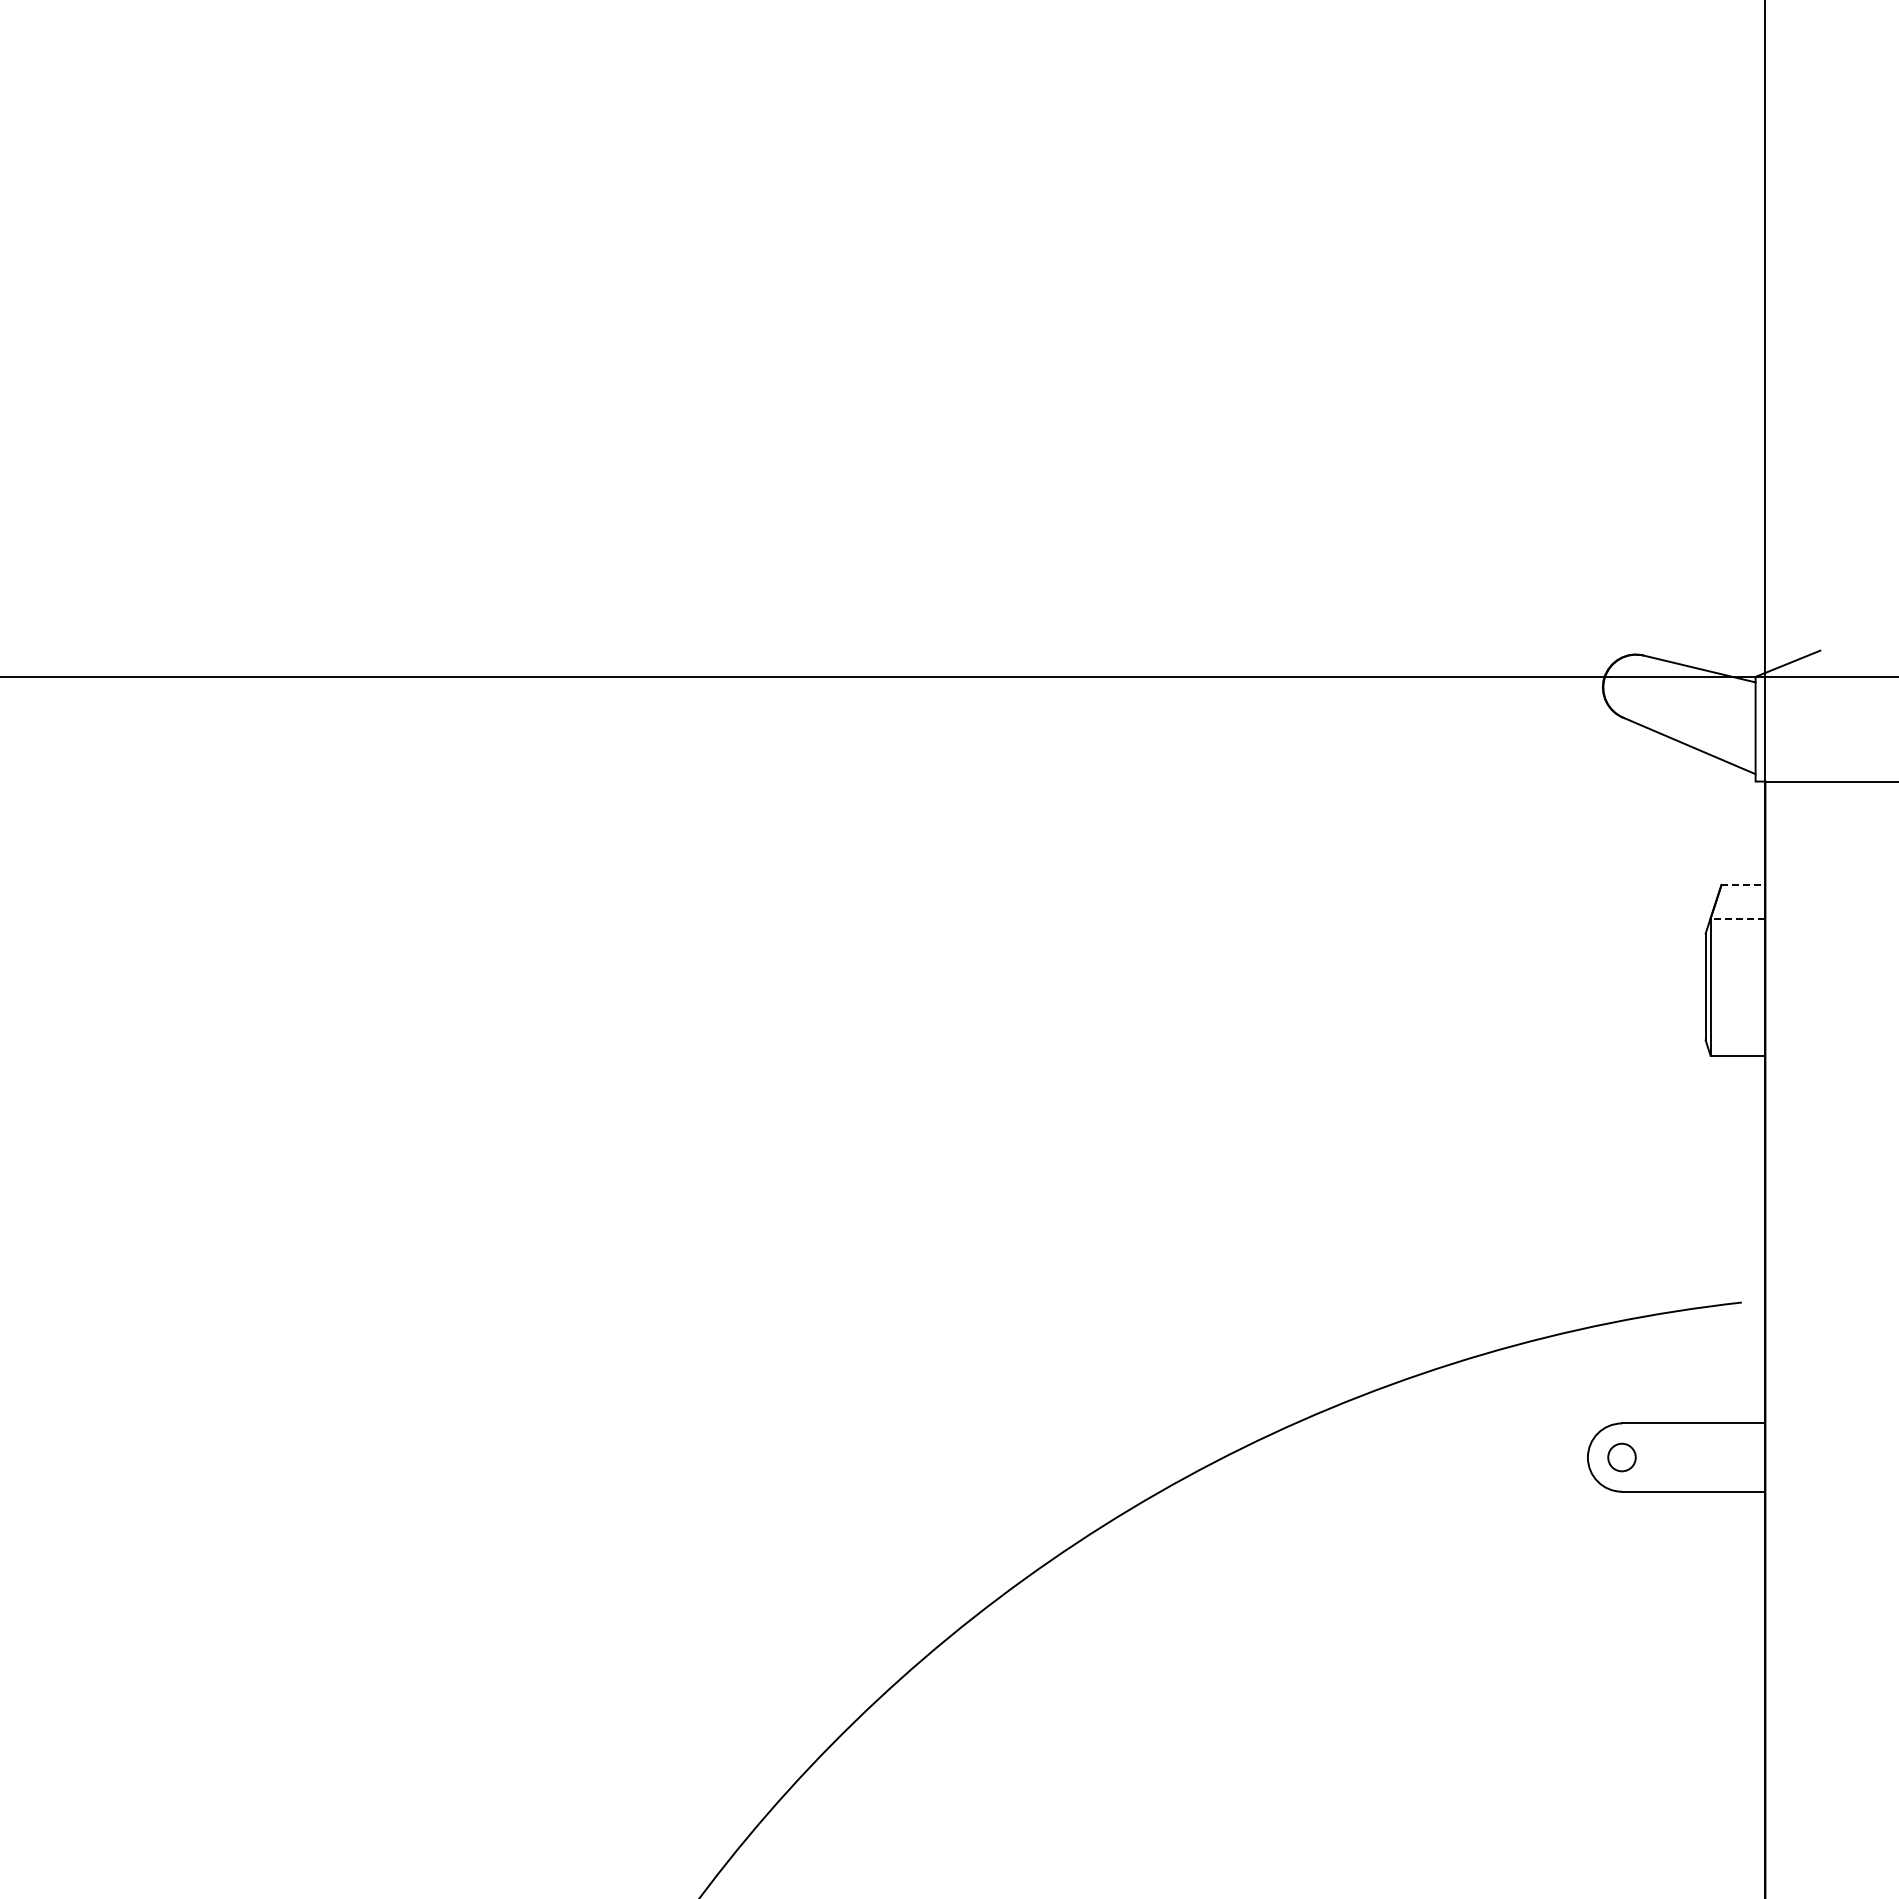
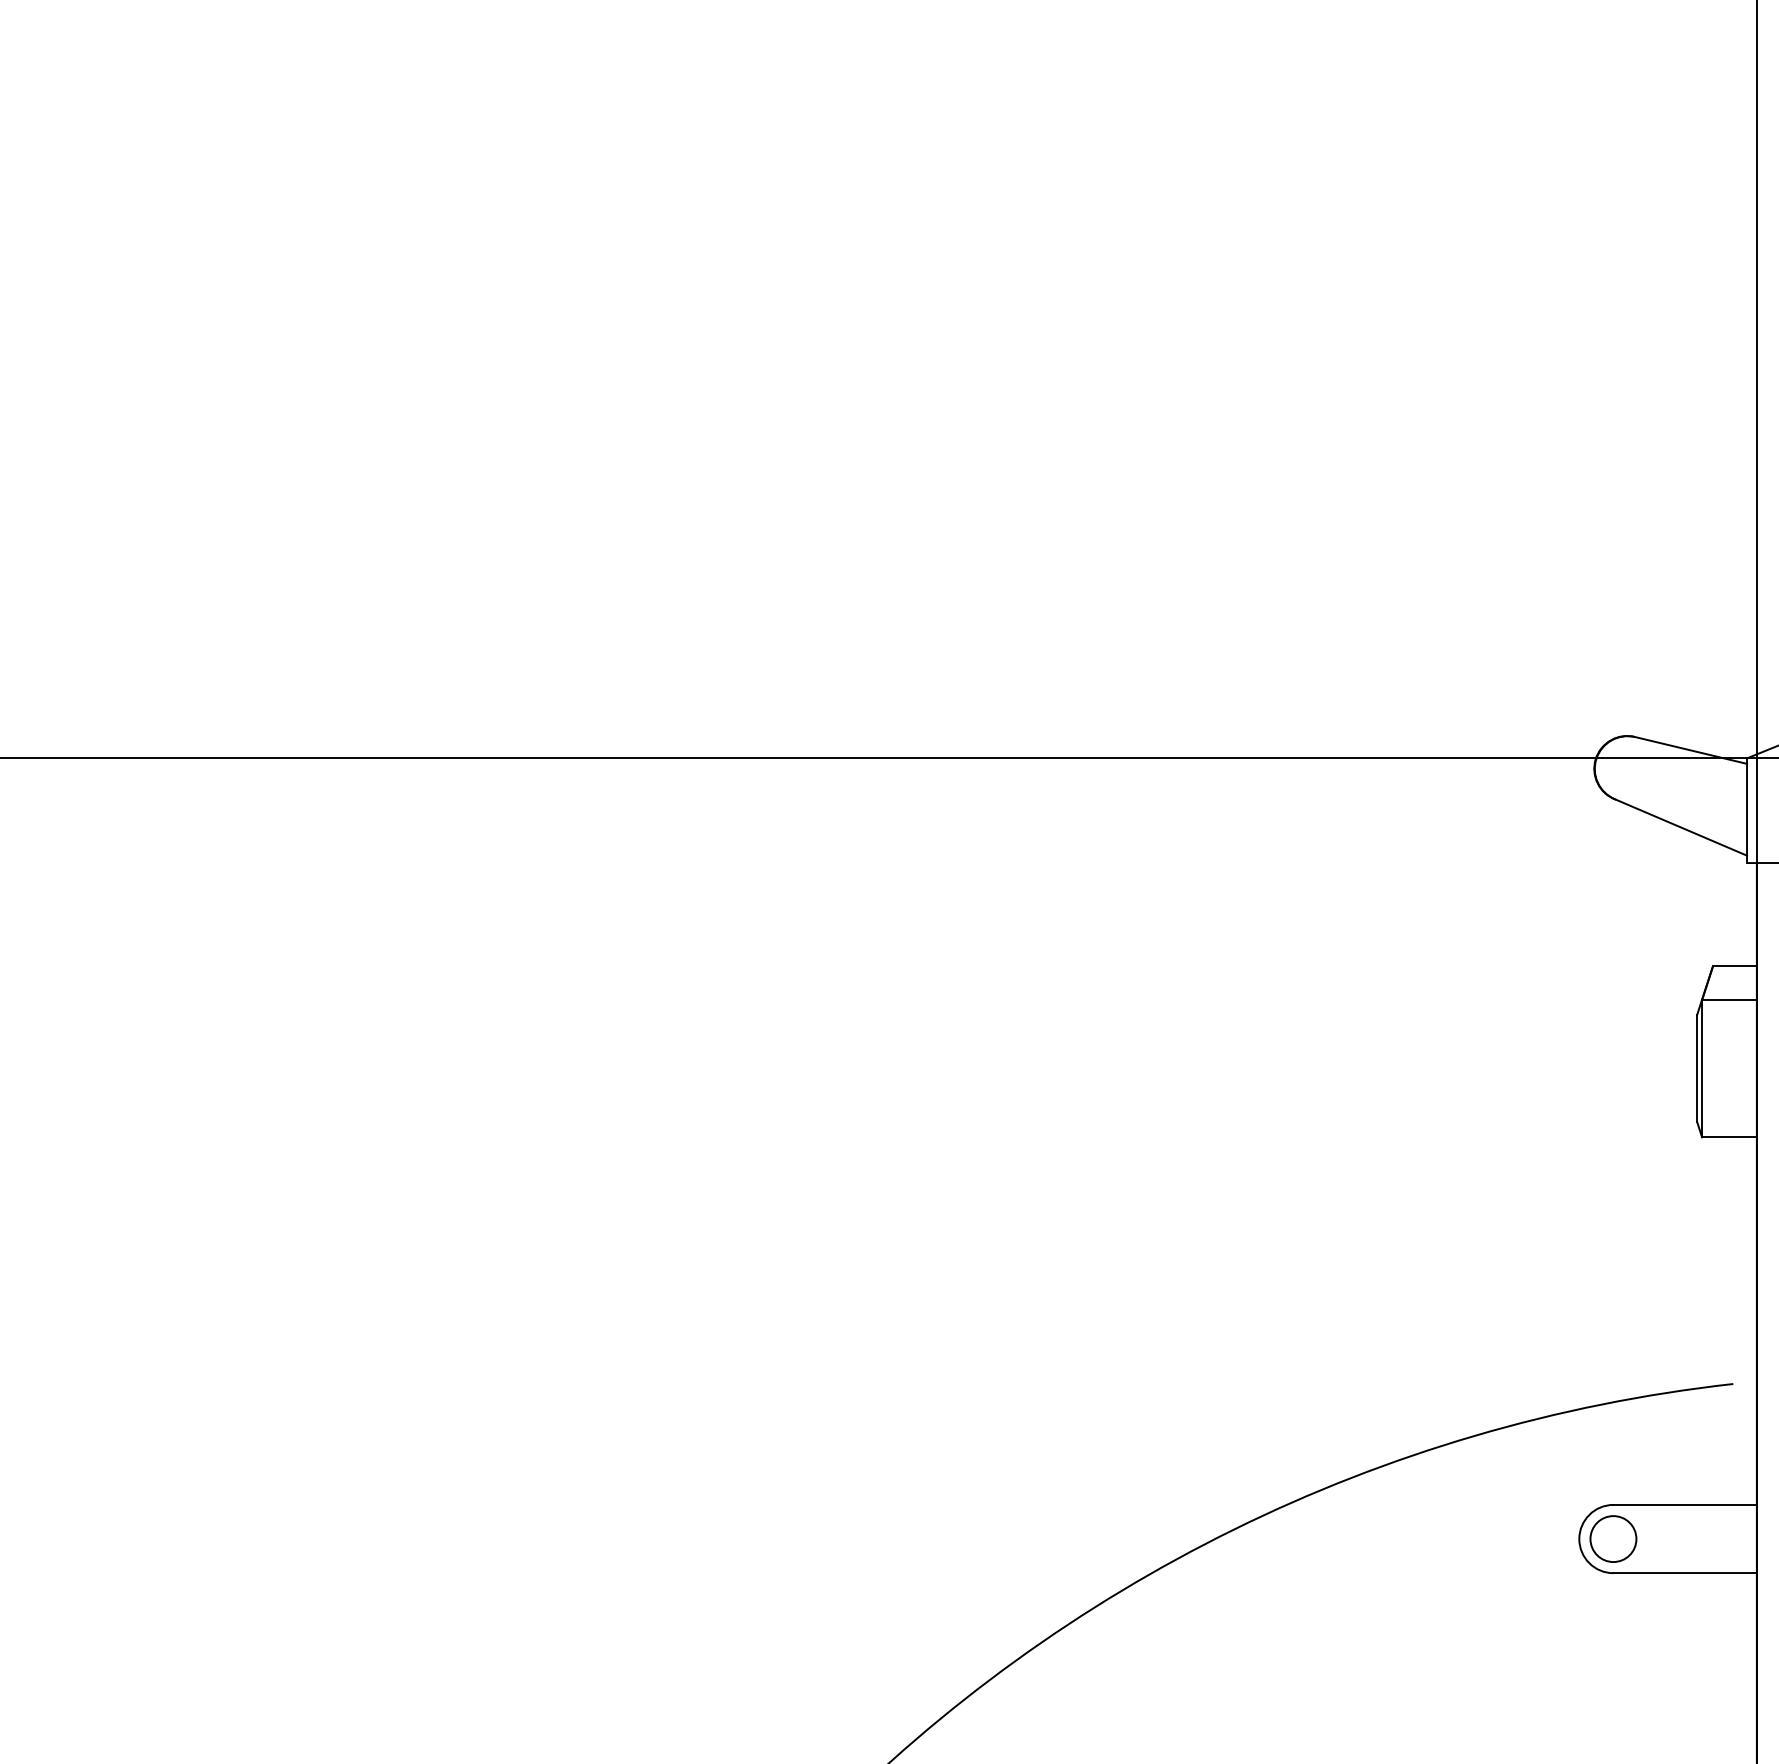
line: (1743, 884) -> (1734, 965), dashed -> solid
line: (1737, 918) -> (1728, 999), dashed -> solid
circle: (1621, 1457) -> (1612, 1538), size x1.67

